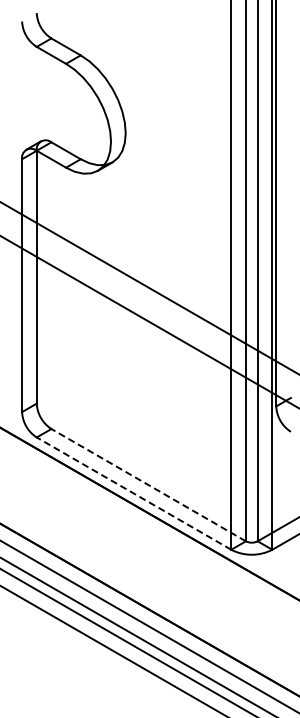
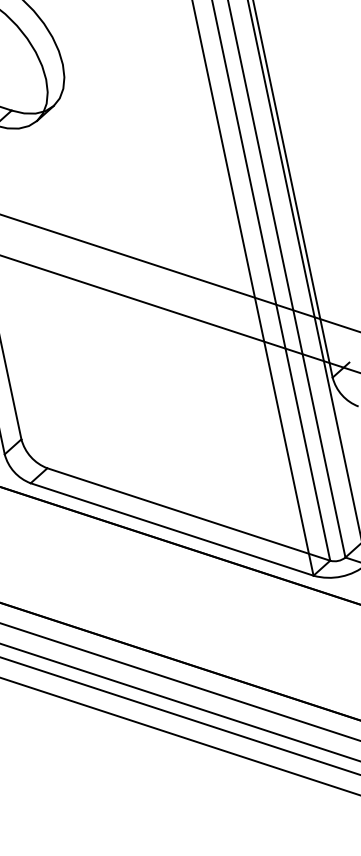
line: (148, 484) -> (188, 513), dashed -> solid
line: (133, 493) -> (171, 529), dashed -> solid

